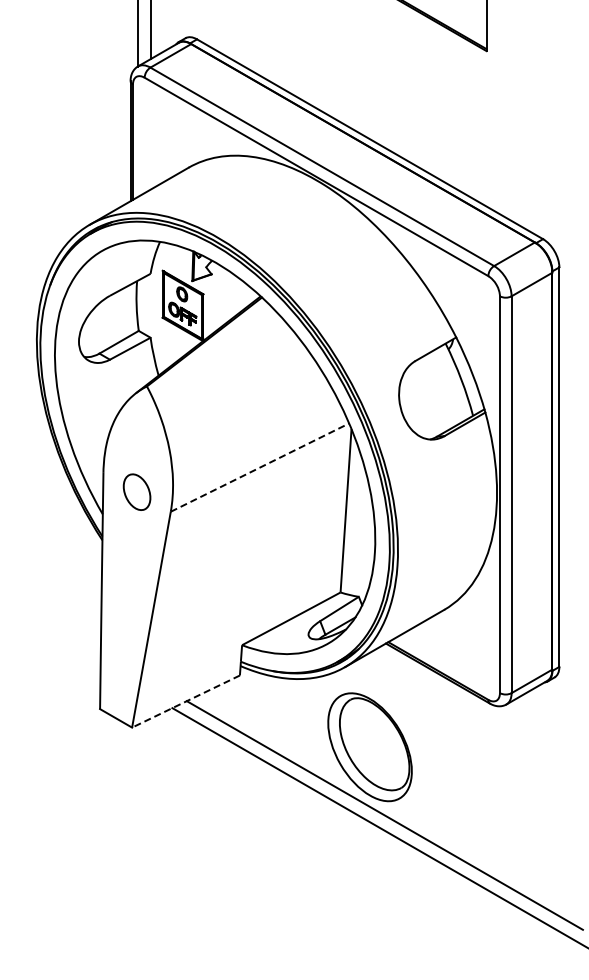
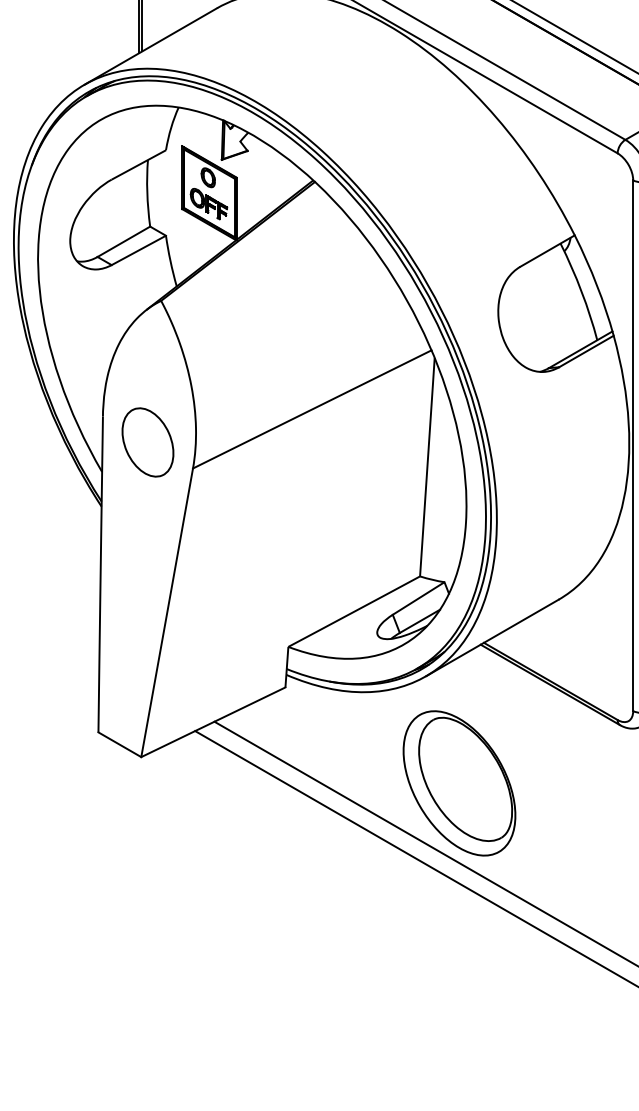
line: (259, 467) -> (311, 409), dashed -> solid
part: (136, 491) -> (147, 441), size x1.43
line: (186, 701) -> (214, 722), dashed -> solid

